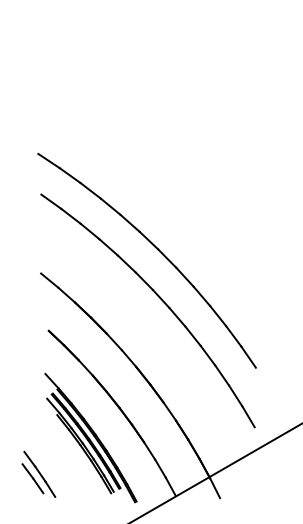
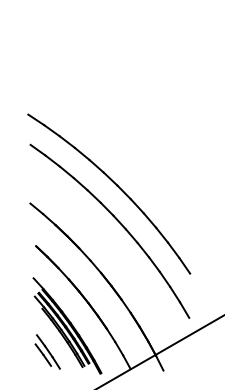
part: (38, 473) -> (47, 351), moved

